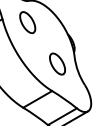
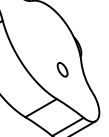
part: (27, 22) -> (30, 24), removed
part: (57, 63) -> (62, 69), size x0.6

